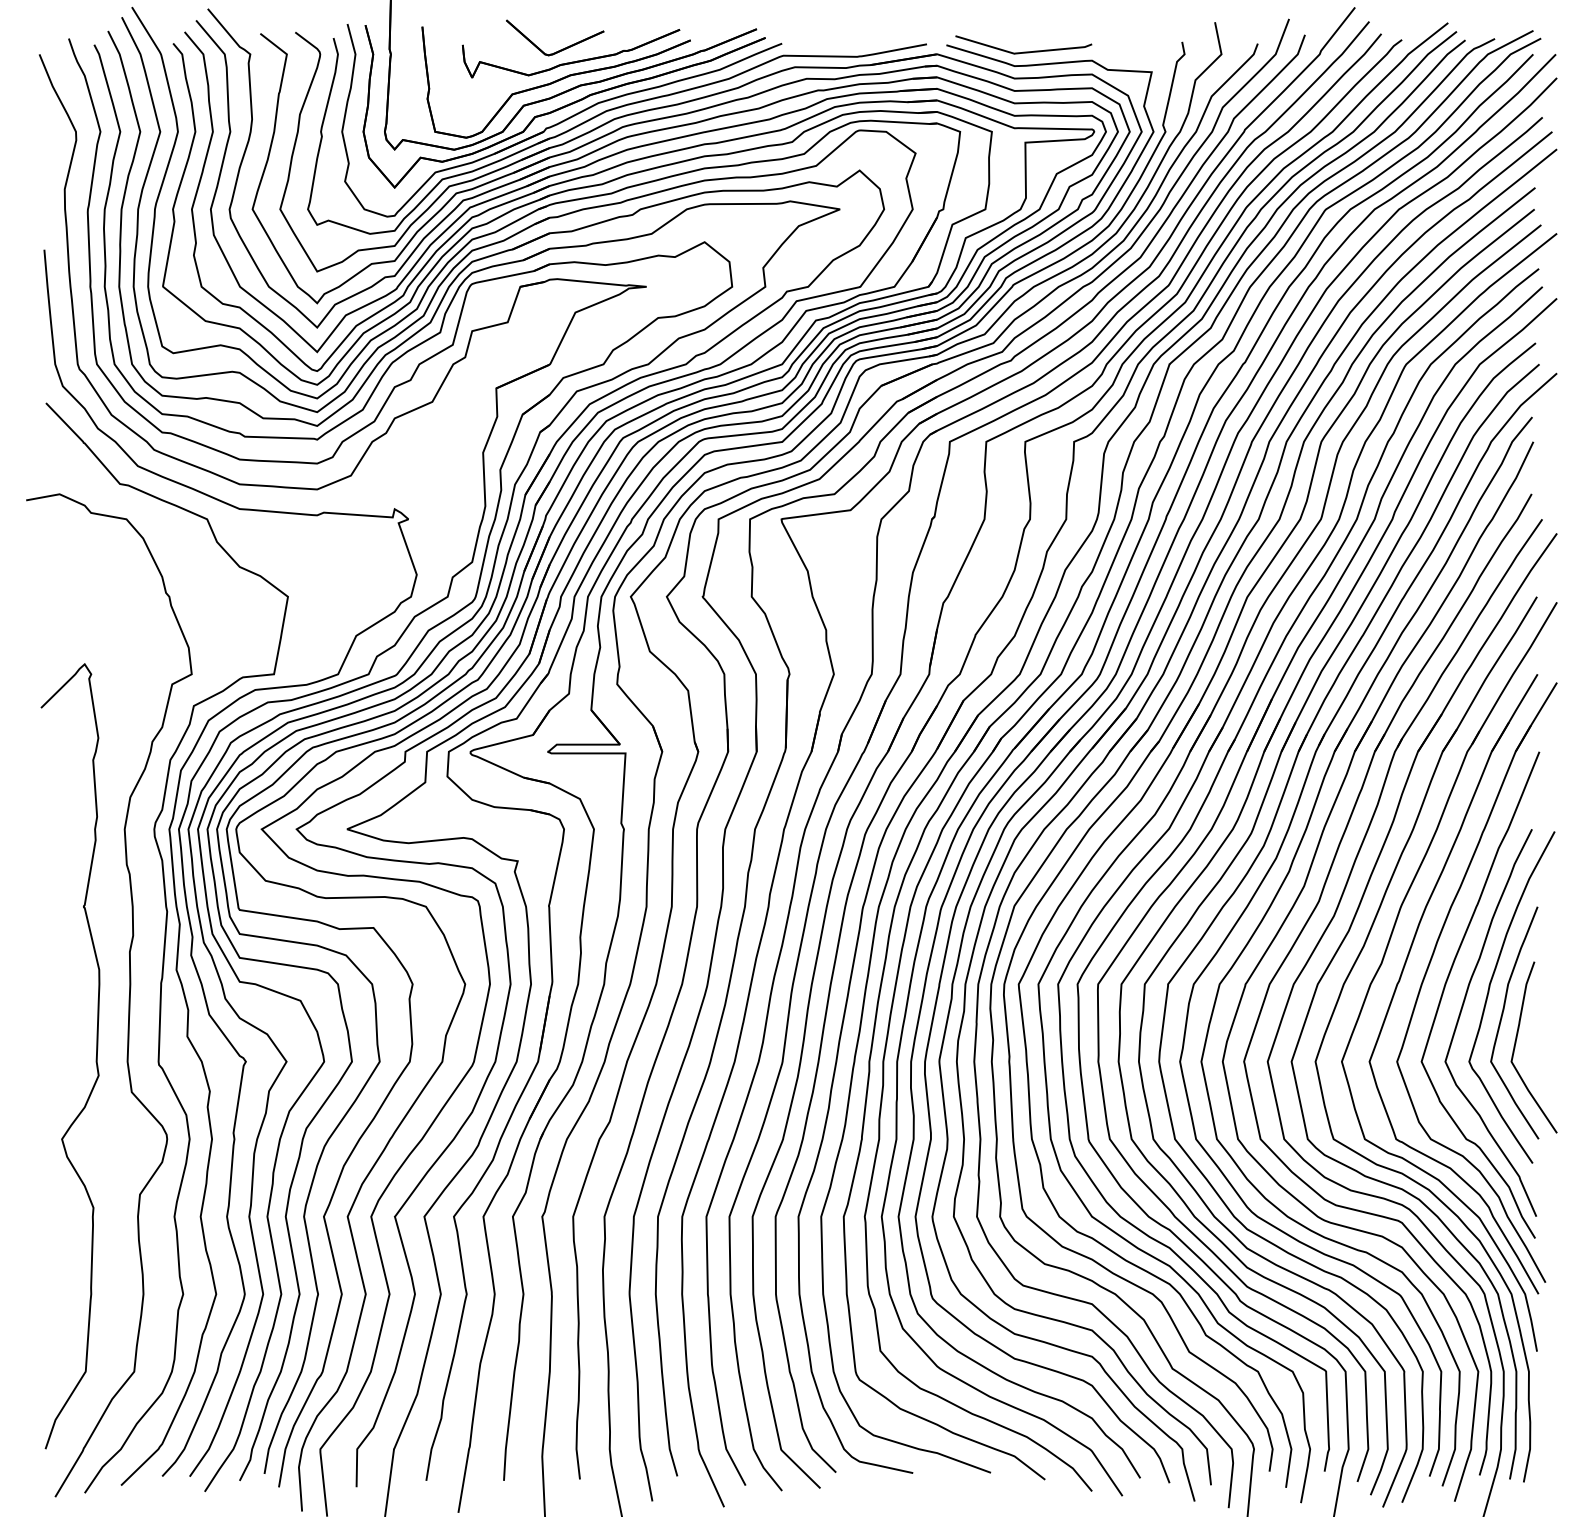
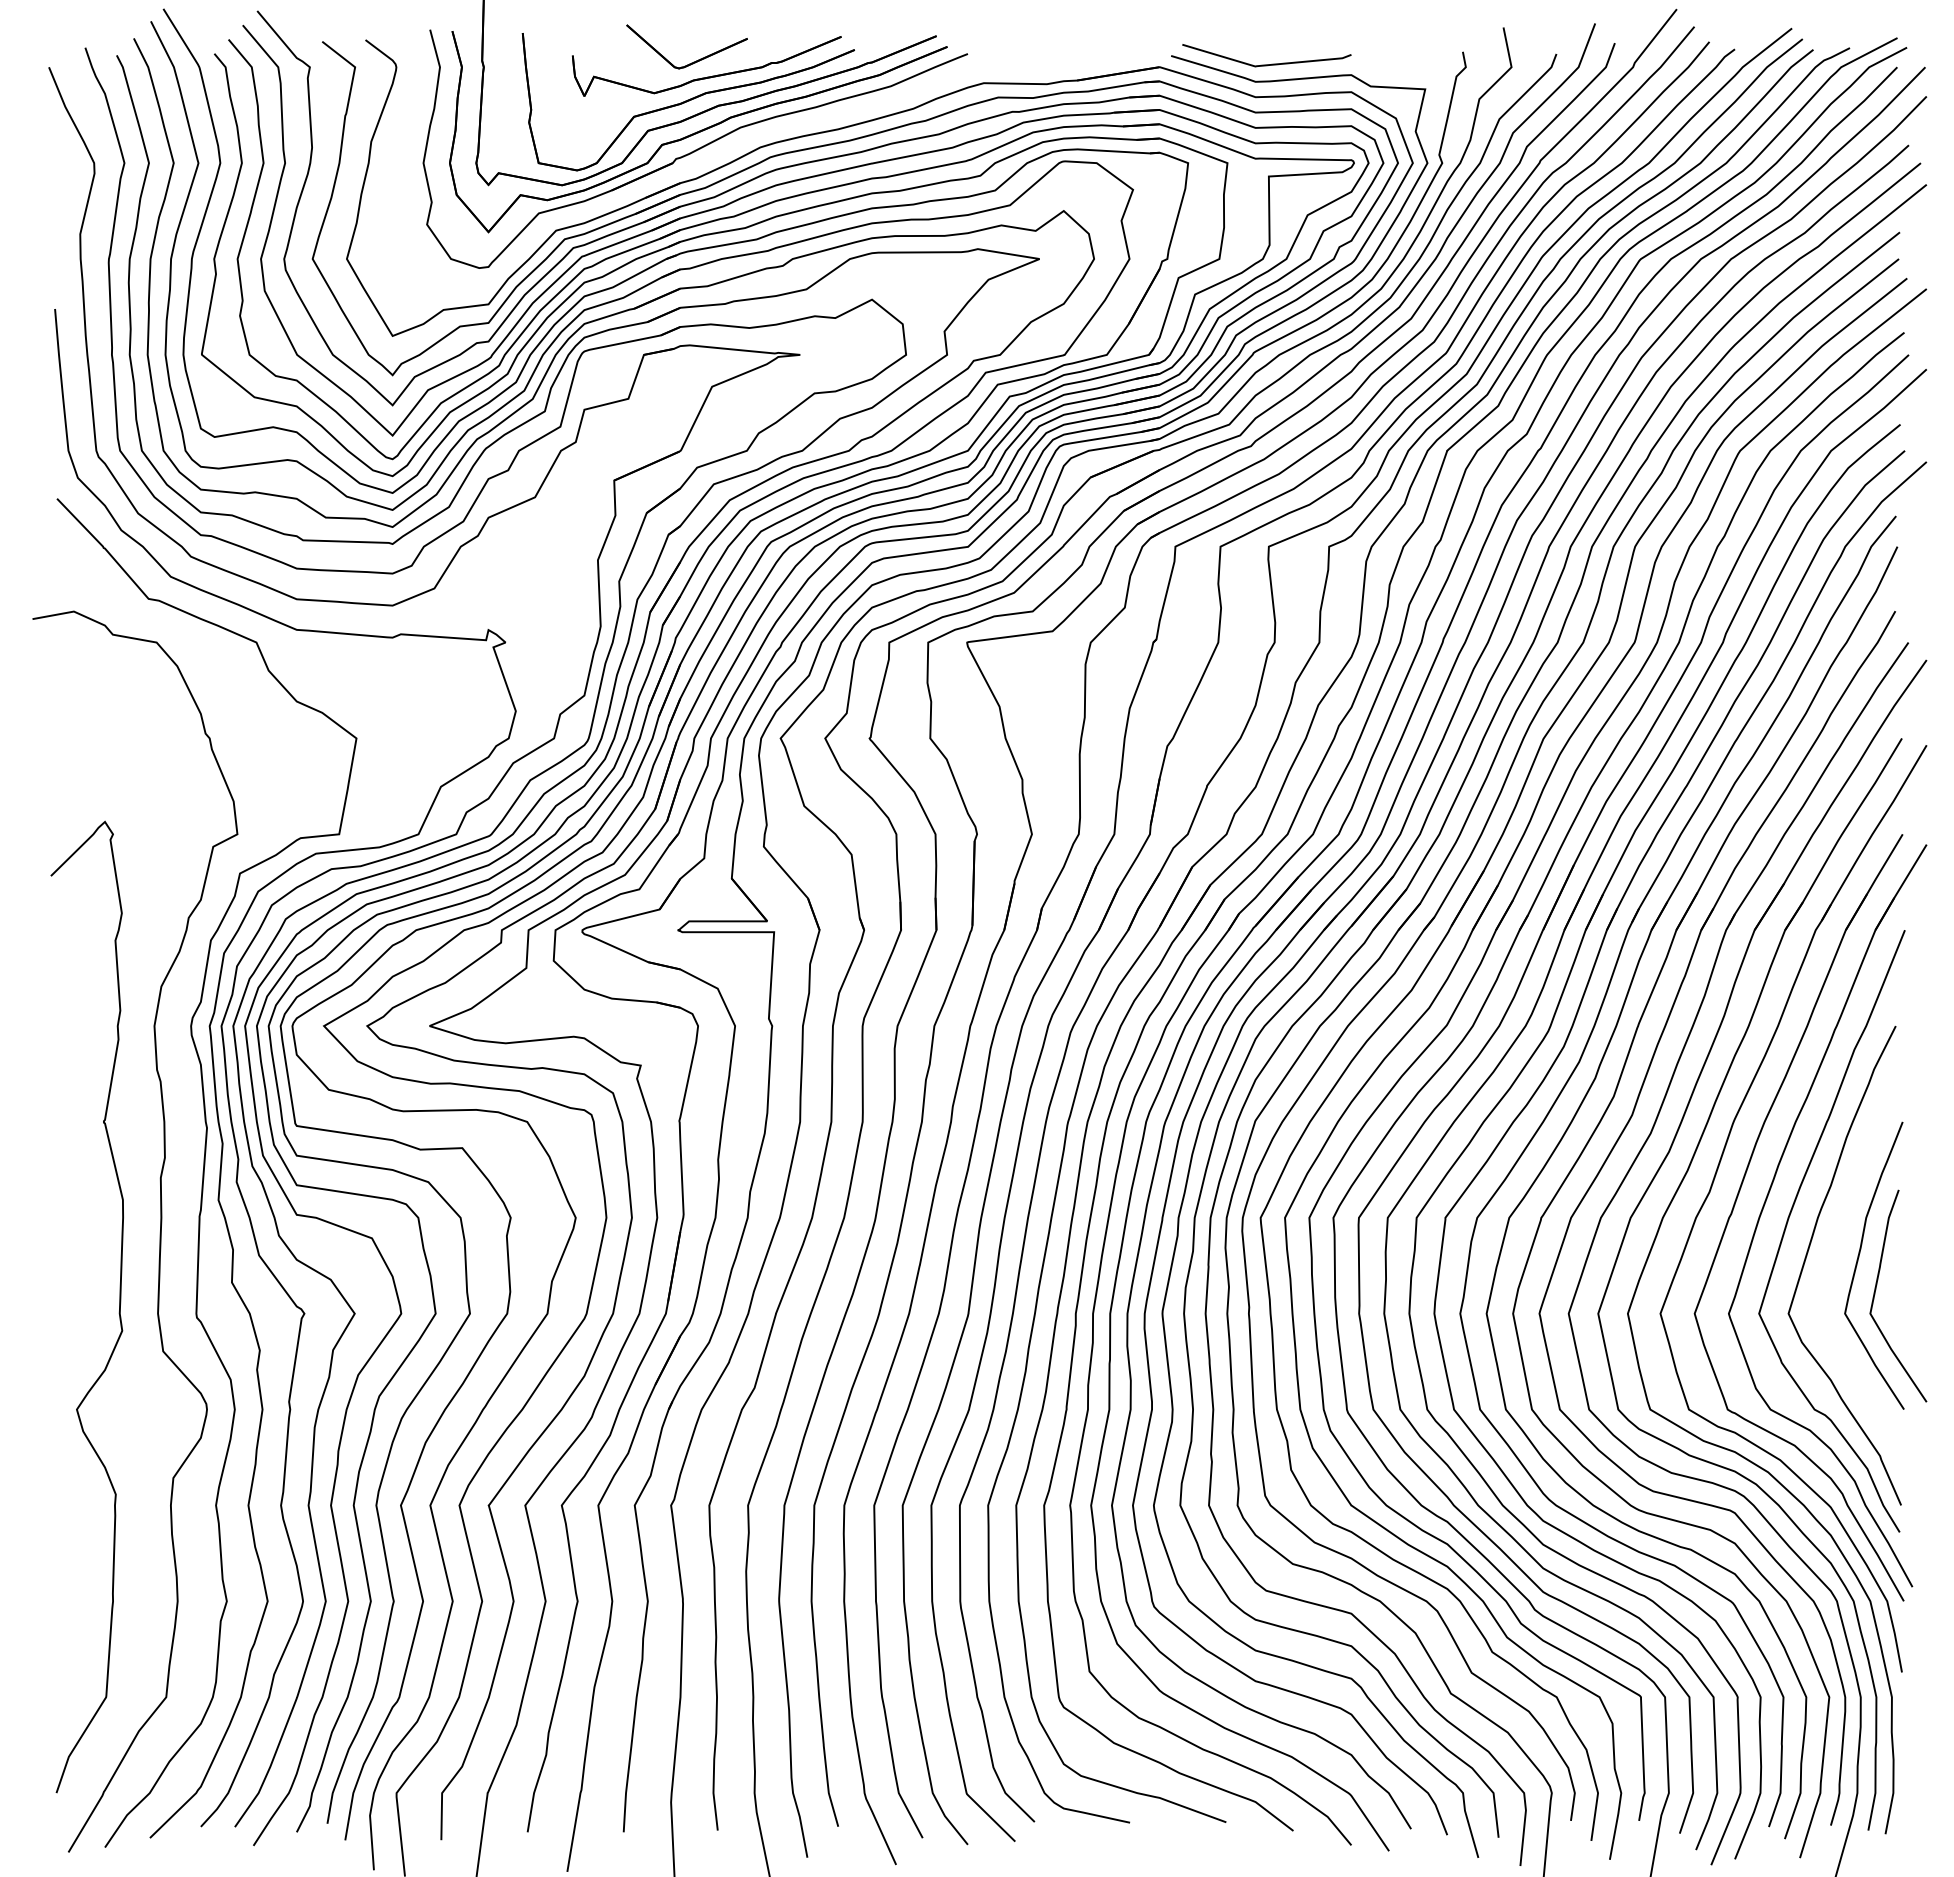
part: (605, 112) -> (749, 139), removed
curve: (1488, 993) -> (1842, 1229), removed

